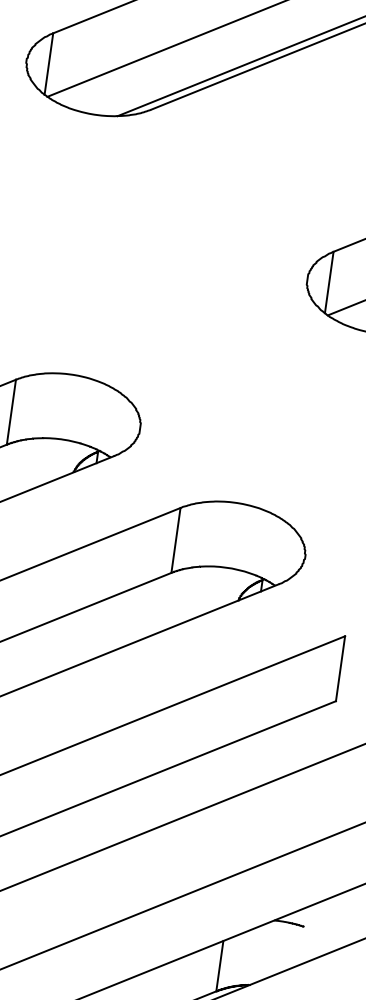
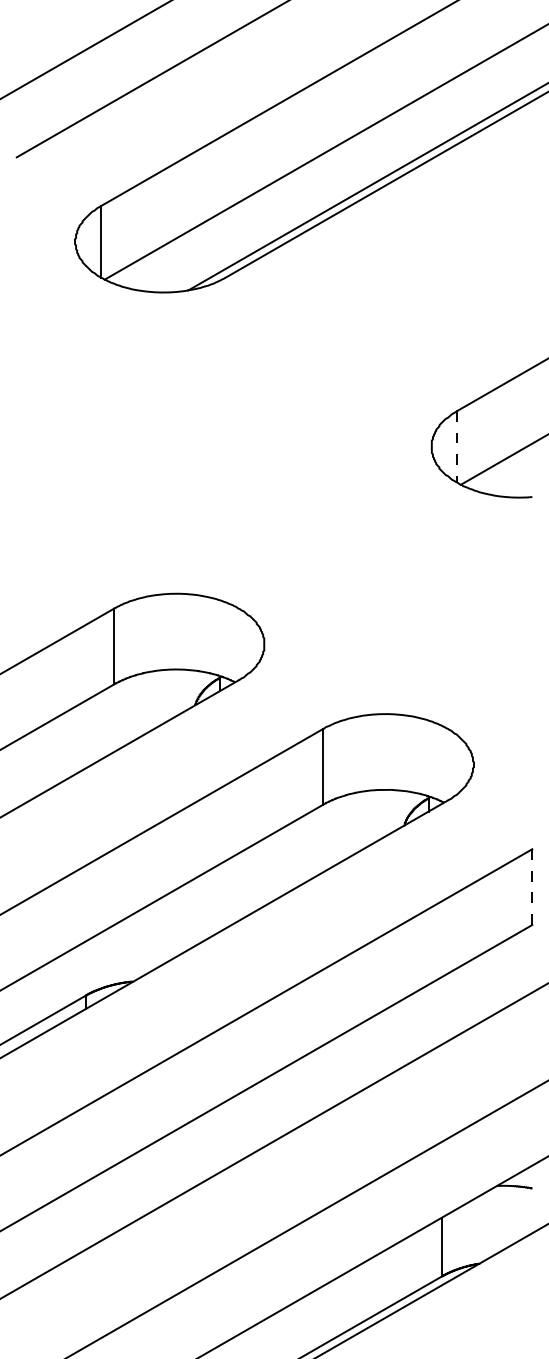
line: (329, 282) -> (457, 446), solid -> dashed
line: (340, 669) -> (532, 887), solid -> dashed

